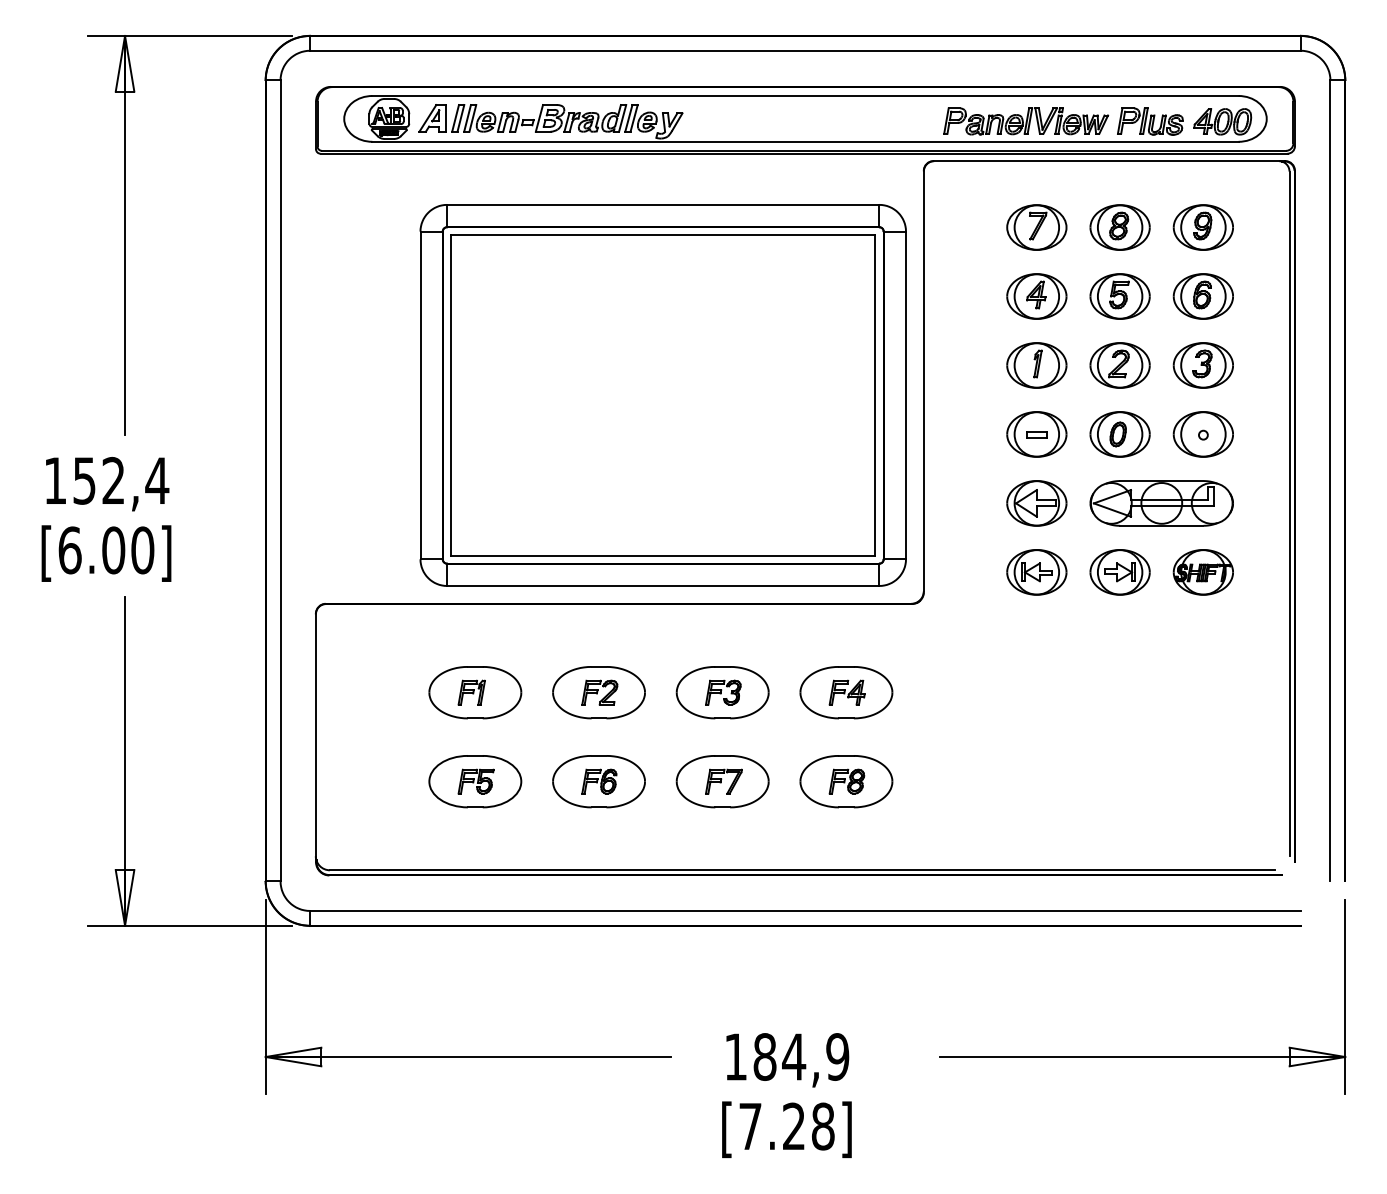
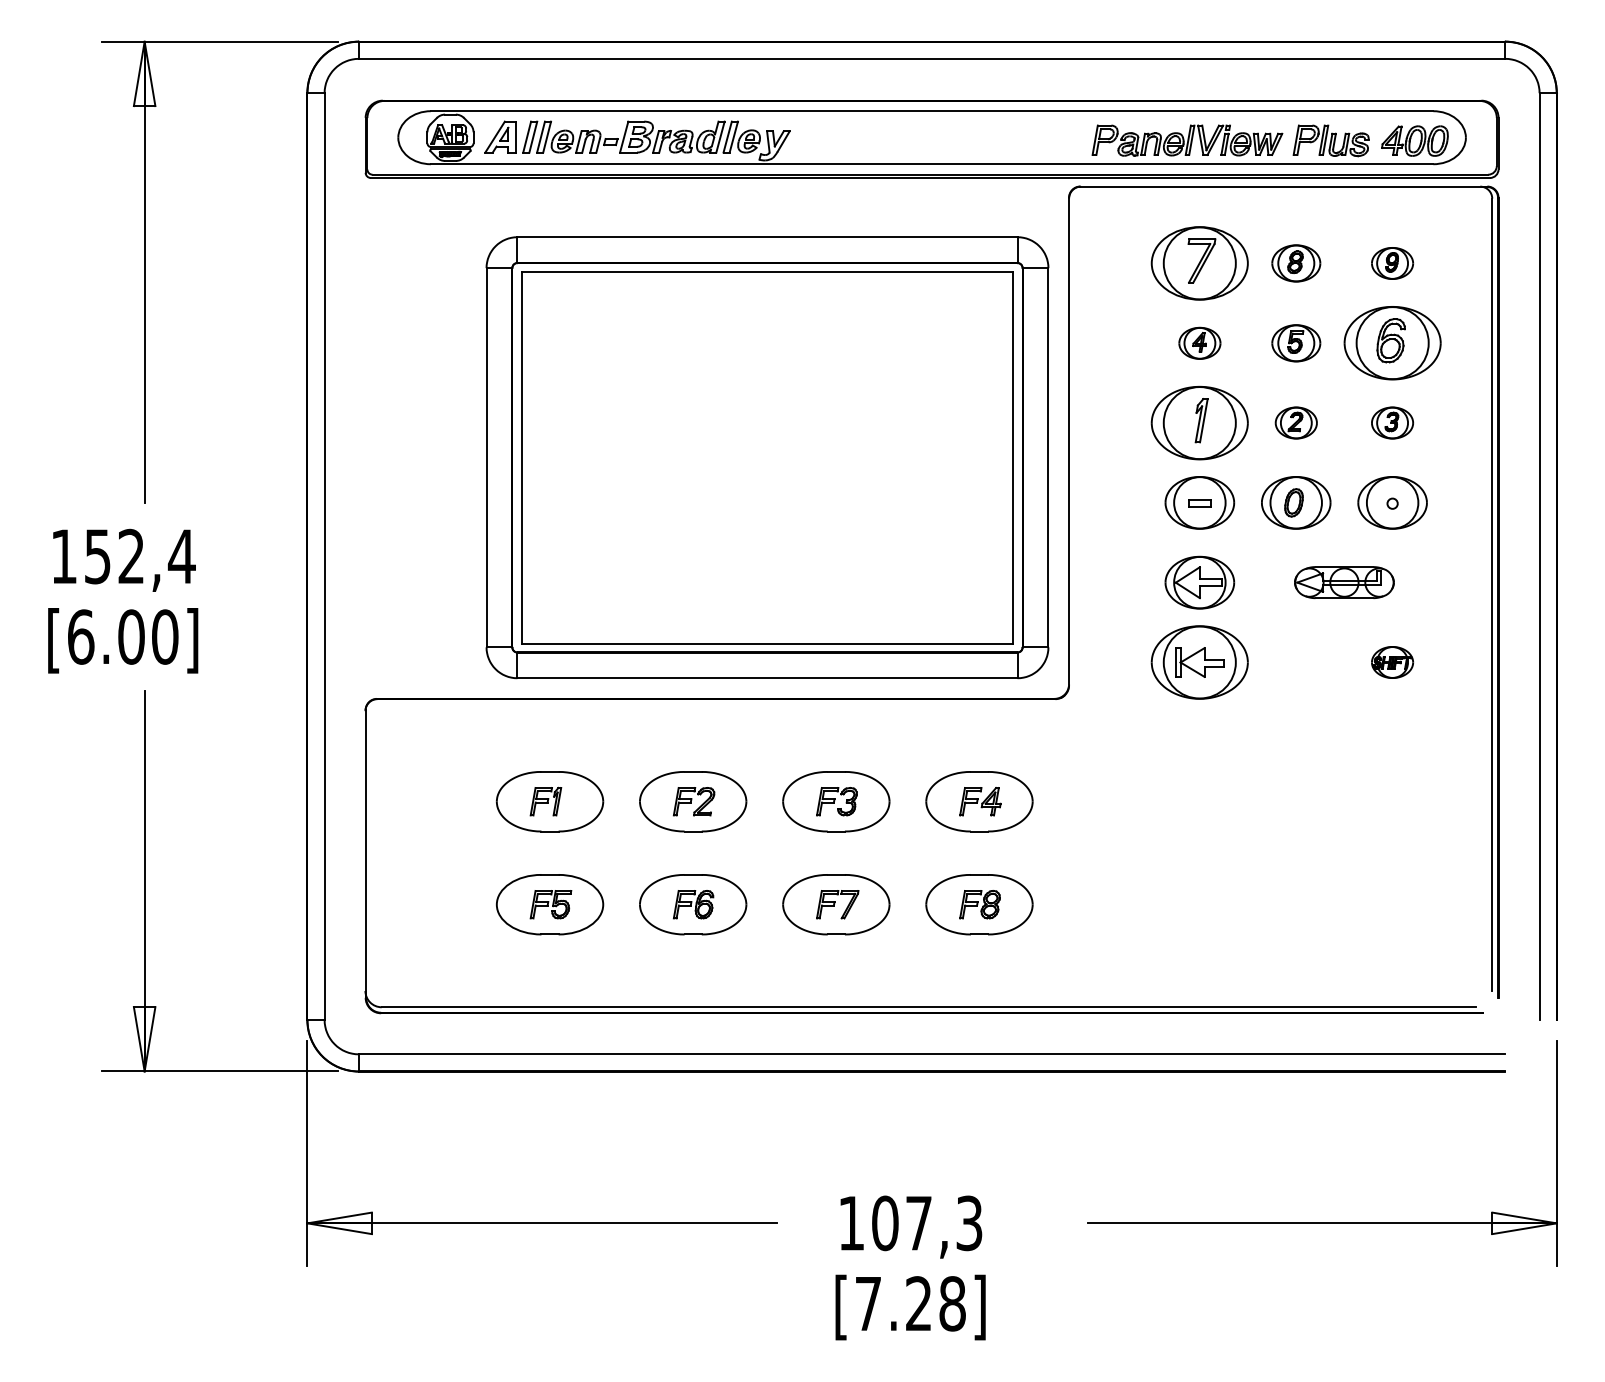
part: (1036, 227) -> (1199, 263), size x1.4
part: (1120, 227) -> (1296, 263), size x0.7
part: (1203, 227) -> (1392, 263), size x0.6
part: (1036, 296) -> (1199, 343), size x0.6
part: (1120, 296) -> (1296, 343), size x0.7
part: (1203, 296) -> (1392, 343), size x1.4
part: (1036, 364) -> (1199, 422), size x1.4
part: (1120, 364) -> (1296, 422), size x0.6
part: (1203, 364) -> (1392, 422), size x0.6
part: (1161, 503) -> (1344, 582), size x0.6
part: (1036, 572) -> (1199, 662), size x1.4
part: (1120, 572) -> (1296, 662), removed
part: (1203, 572) -> (1392, 662), size x0.6
text: (801, 1056) -> (927, 1222), 184,9 -> 107,3

